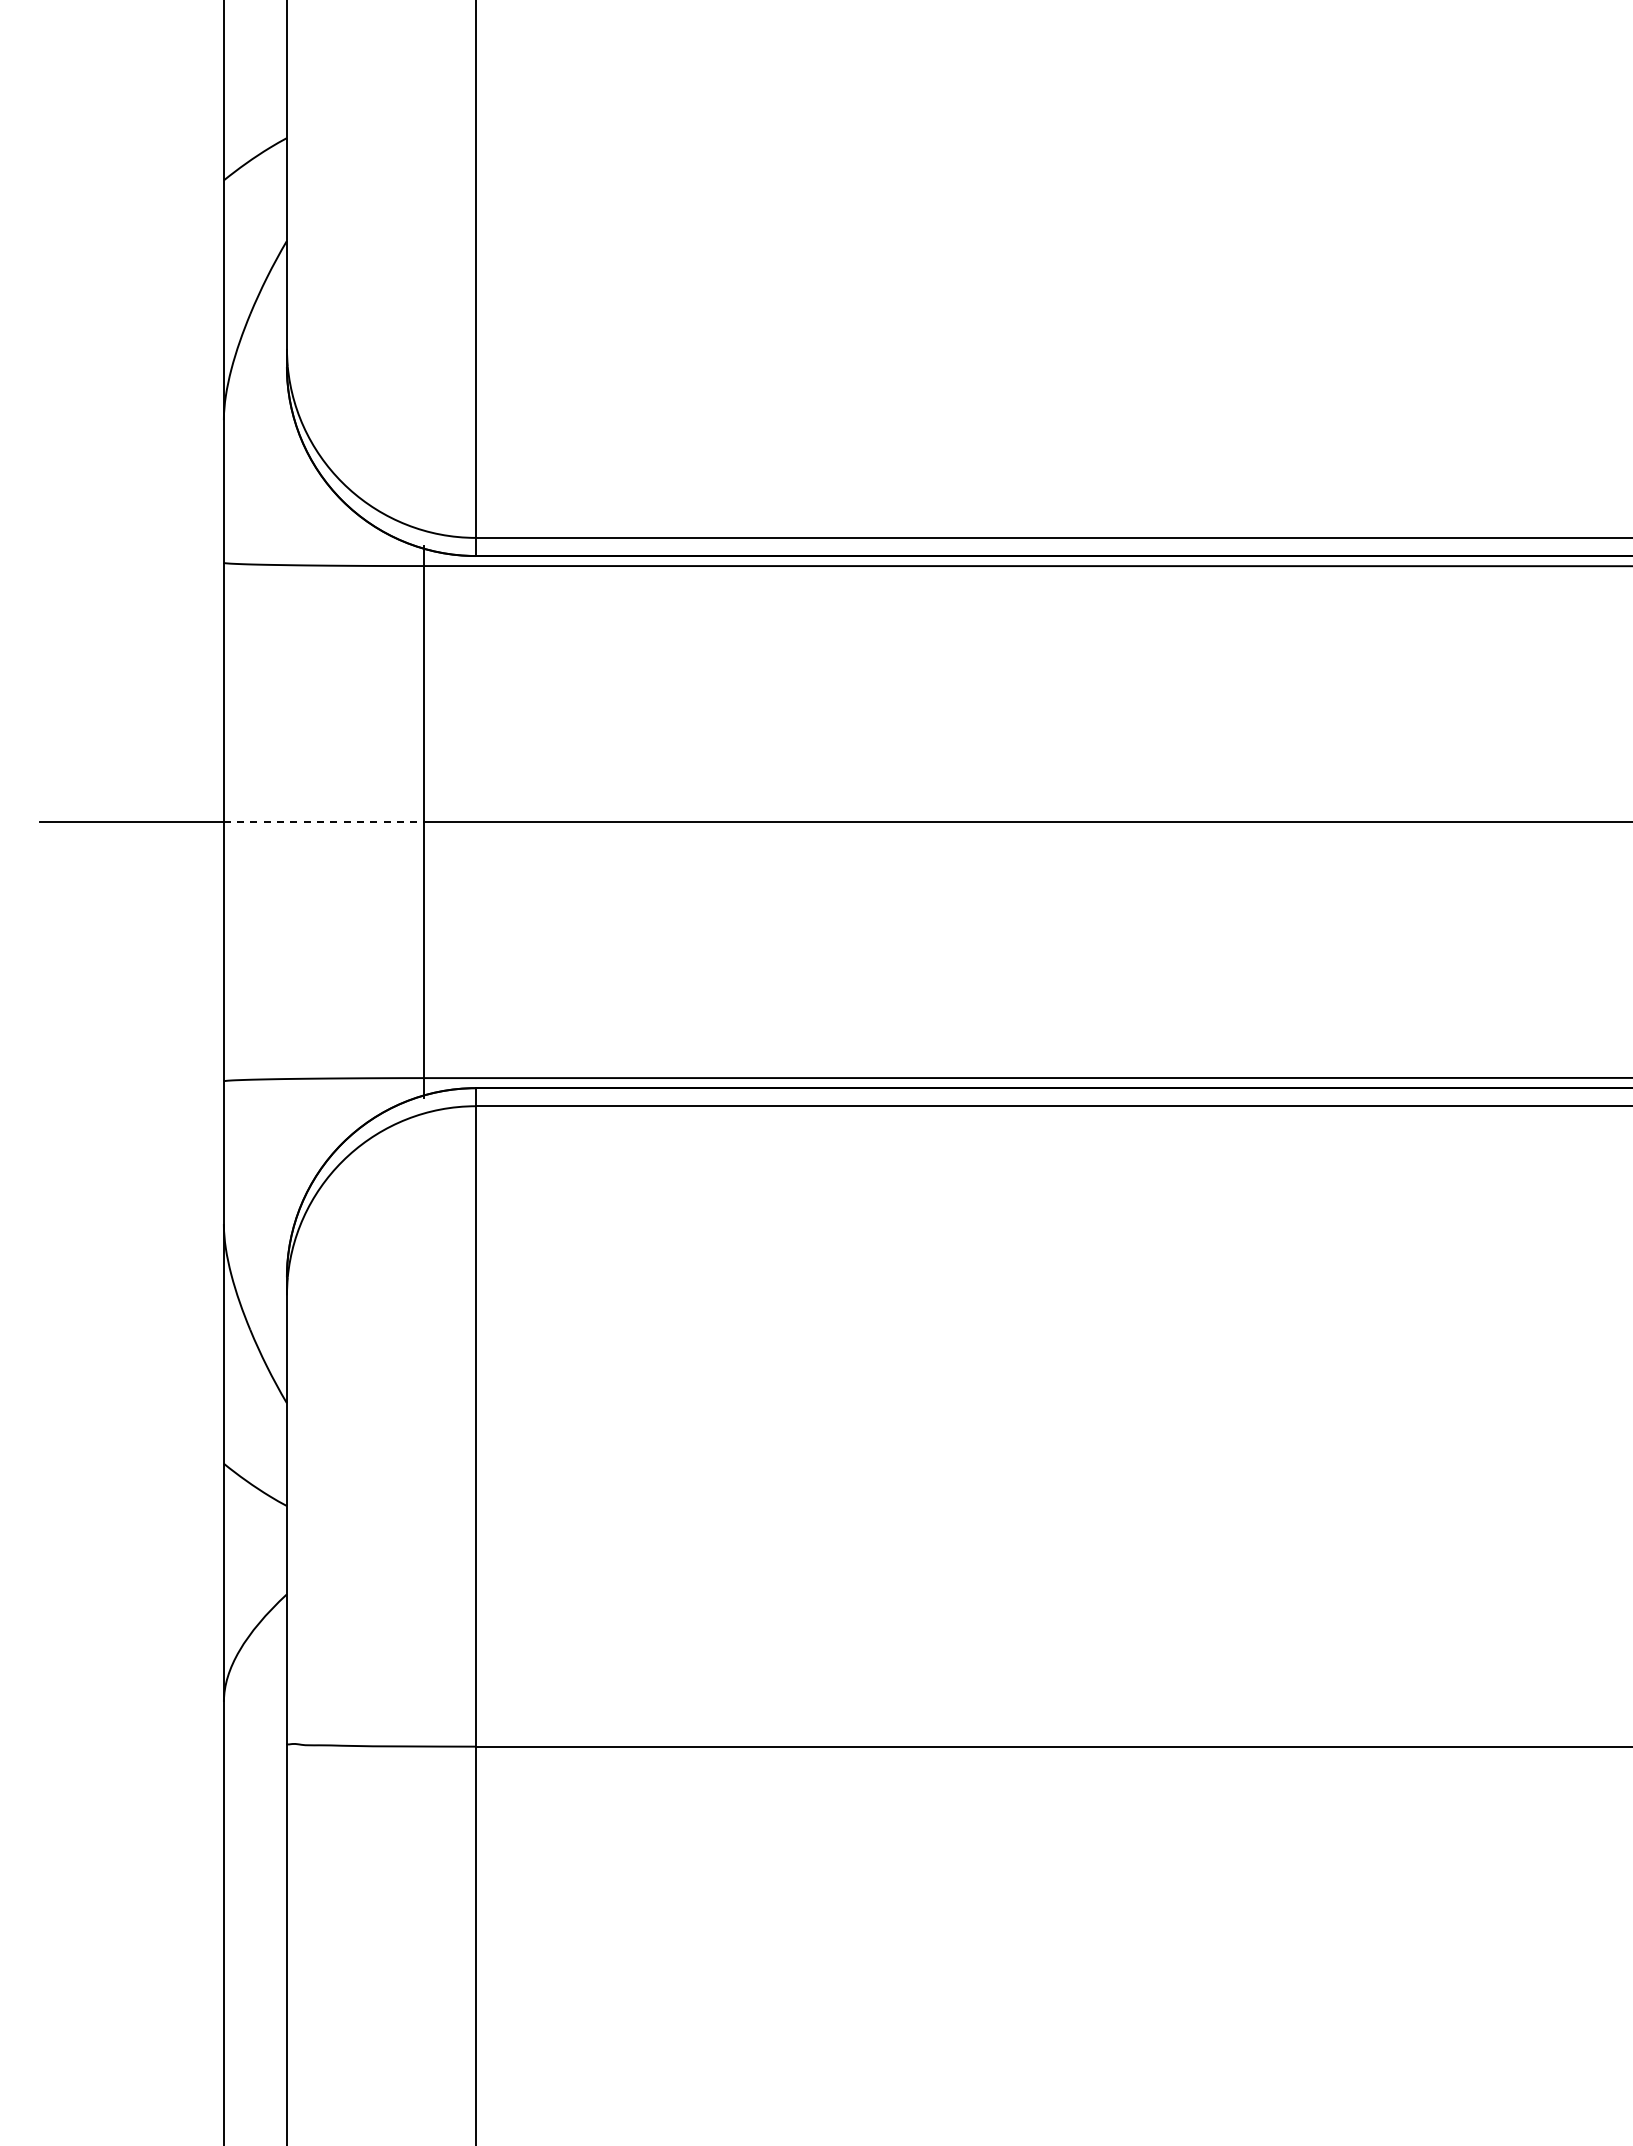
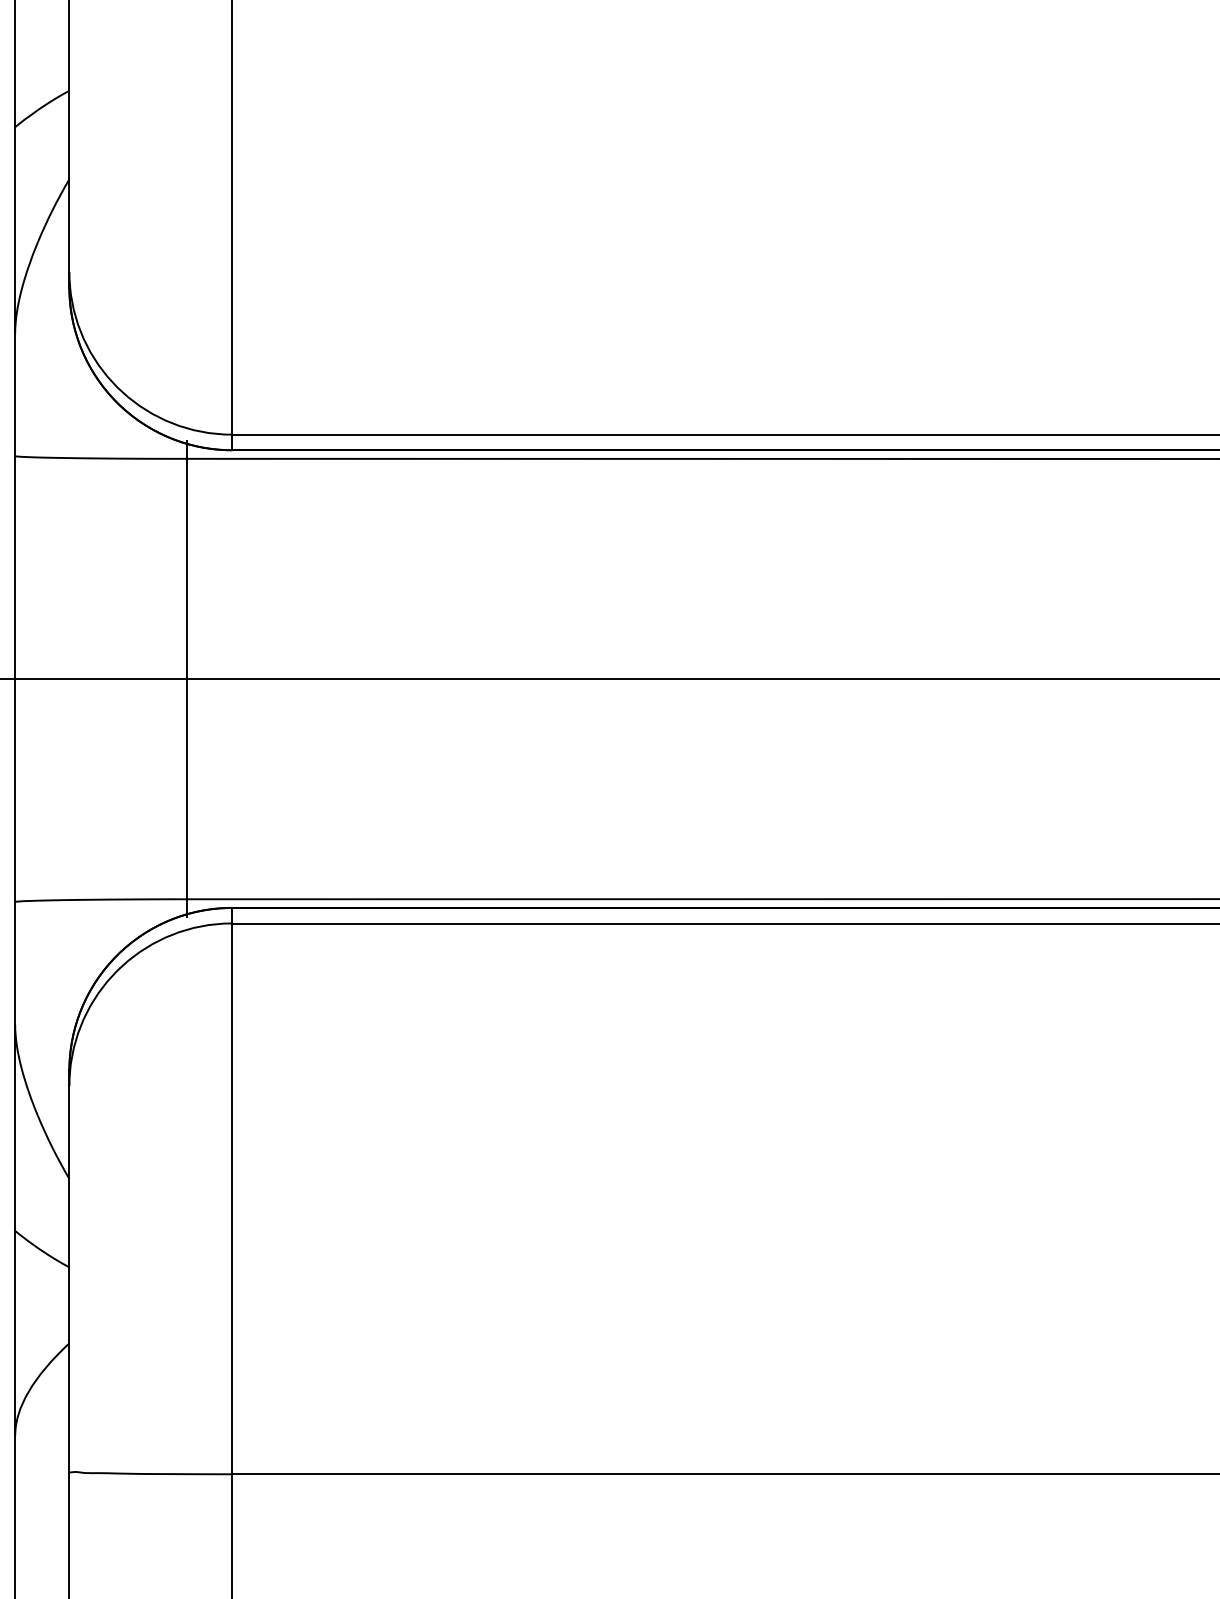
line: (324, 822) -> (101, 679), dashed -> solid

